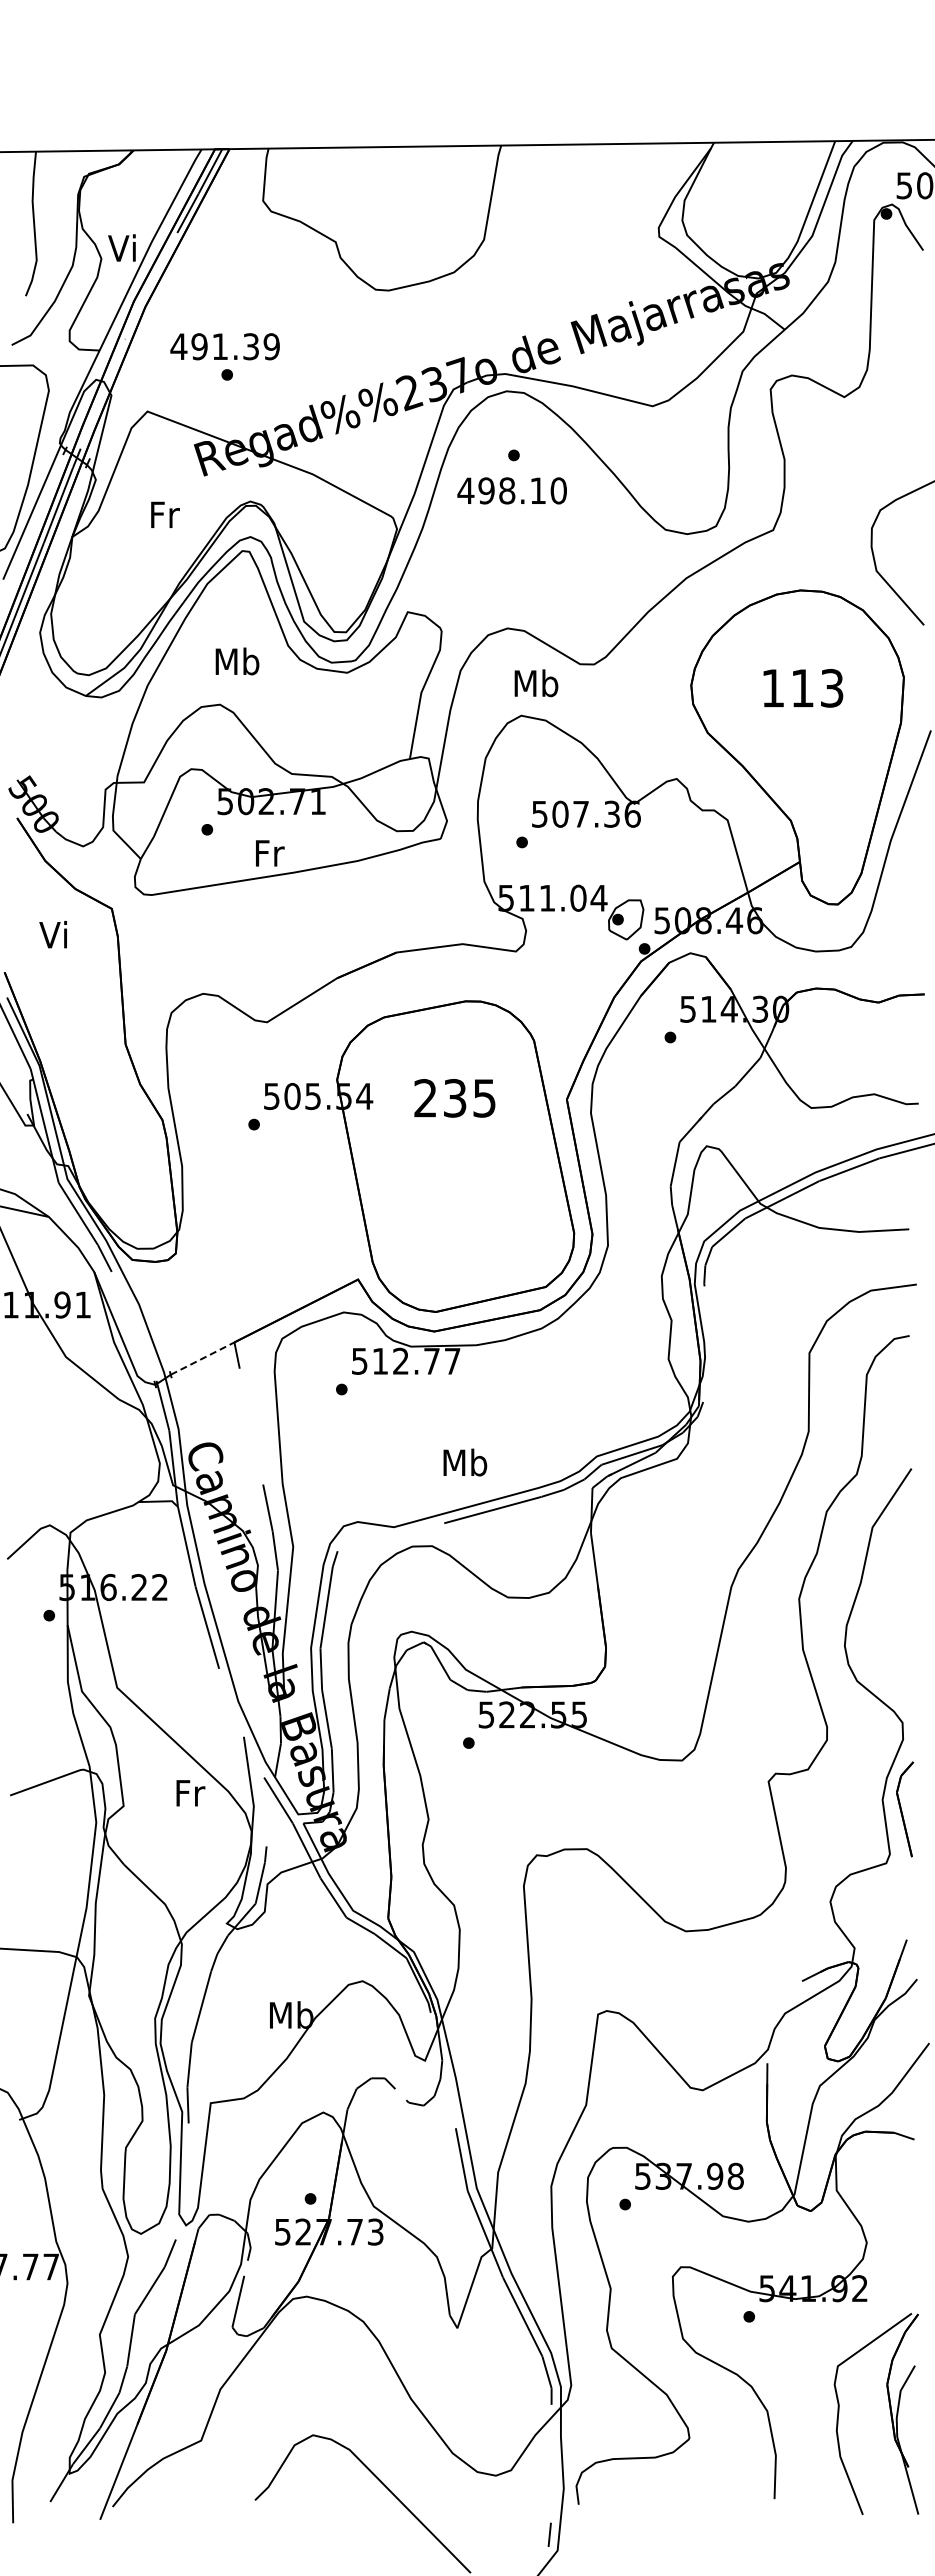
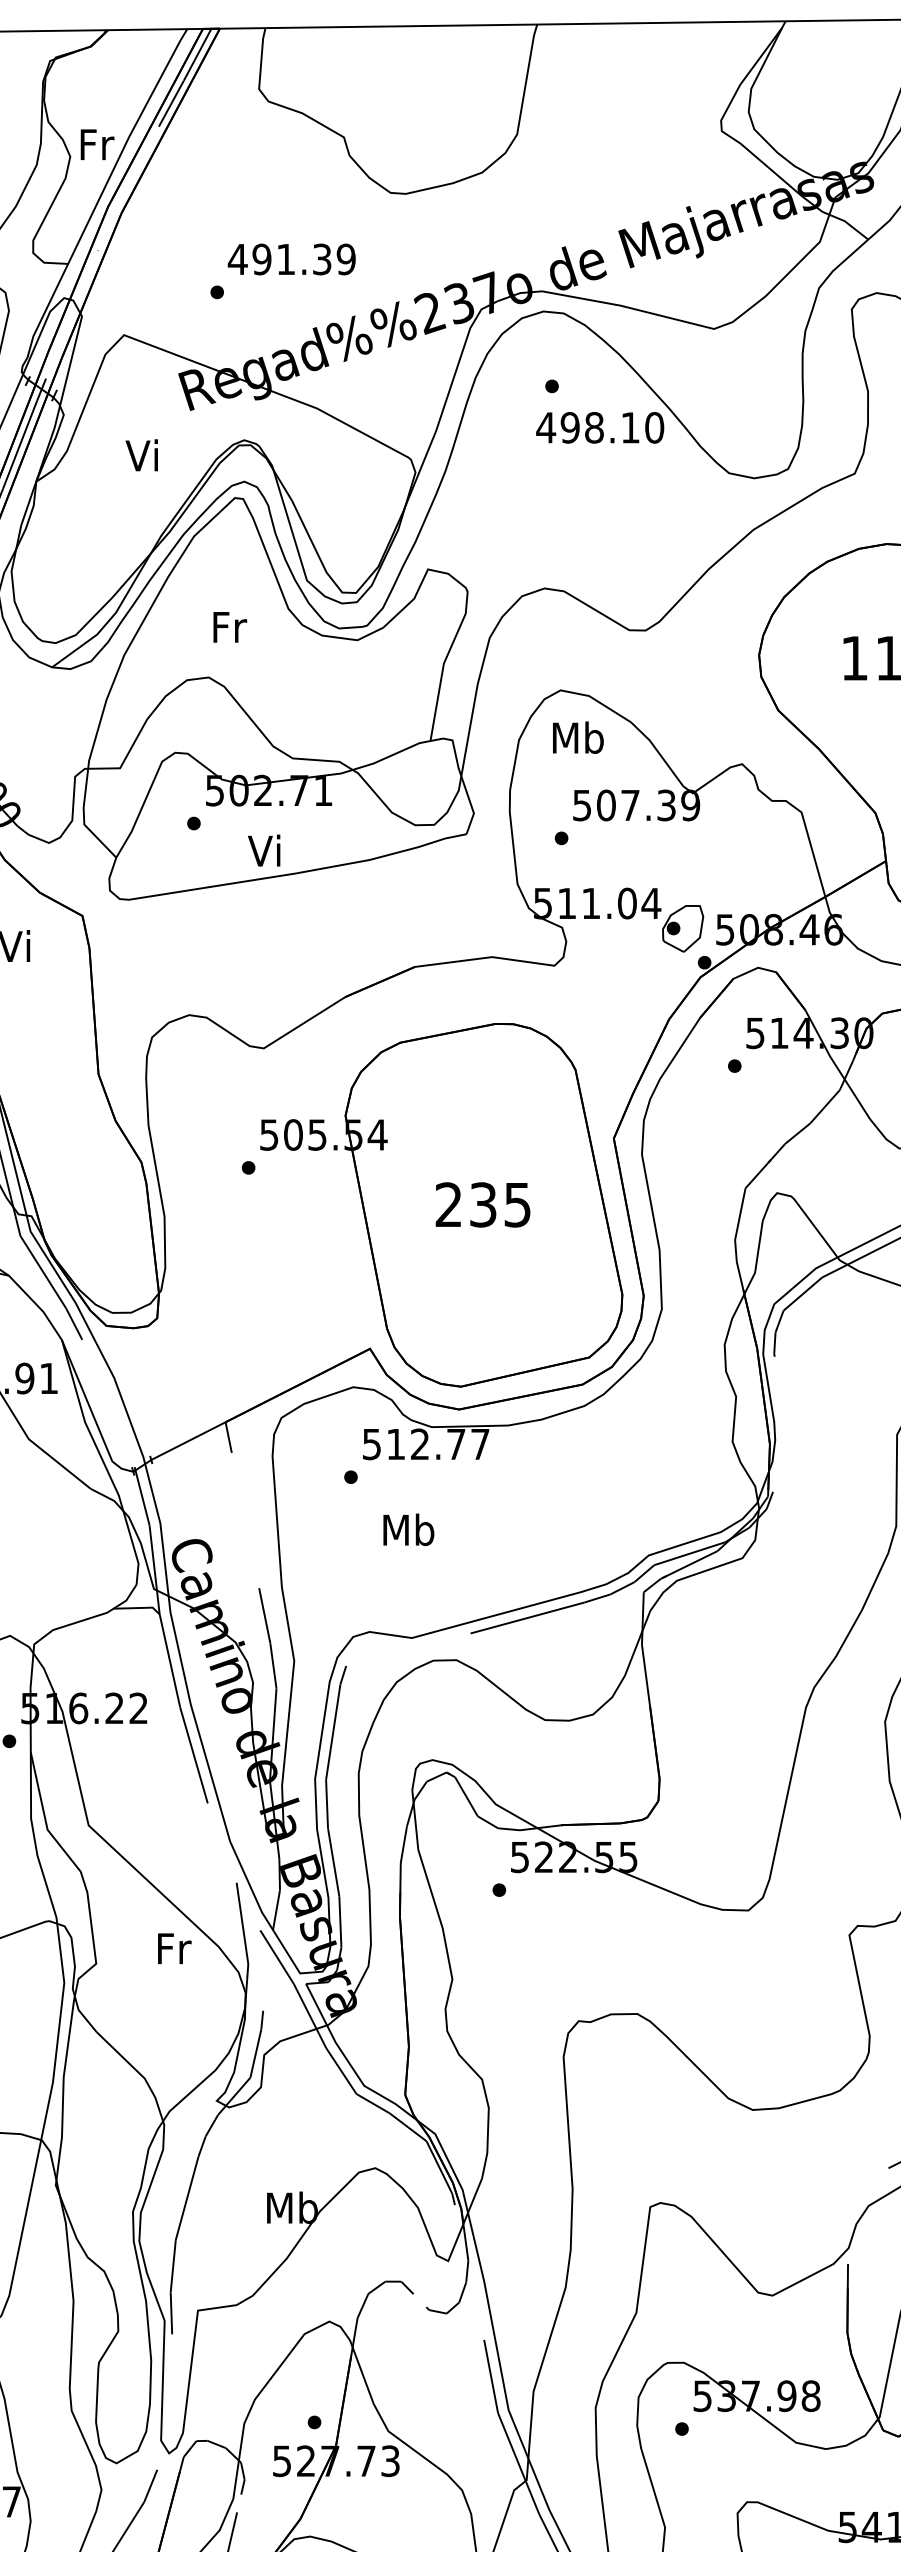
text: (123, 247) -> (96, 143), Vi -> Fr
text: (224, 346) -> (291, 259), moved
text: (511, 490) -> (599, 427), moved
text: (163, 514) -> (142, 455), Fr -> Vi
text: (237, 661) -> (229, 627), Mb -> Fr
text: (536, 683) -> (578, 737), moved
text: (632, 813) -> (690, 804), 507.36 -> 507.39
text: (268, 852) -> (265, 850), Fr -> Vi
text: (454, 1098) -> (482, 1205), moved
line: (202, 1358) -> (188, 1441), dashed -> solid
text: (465, 1462) -> (409, 1529), moved

